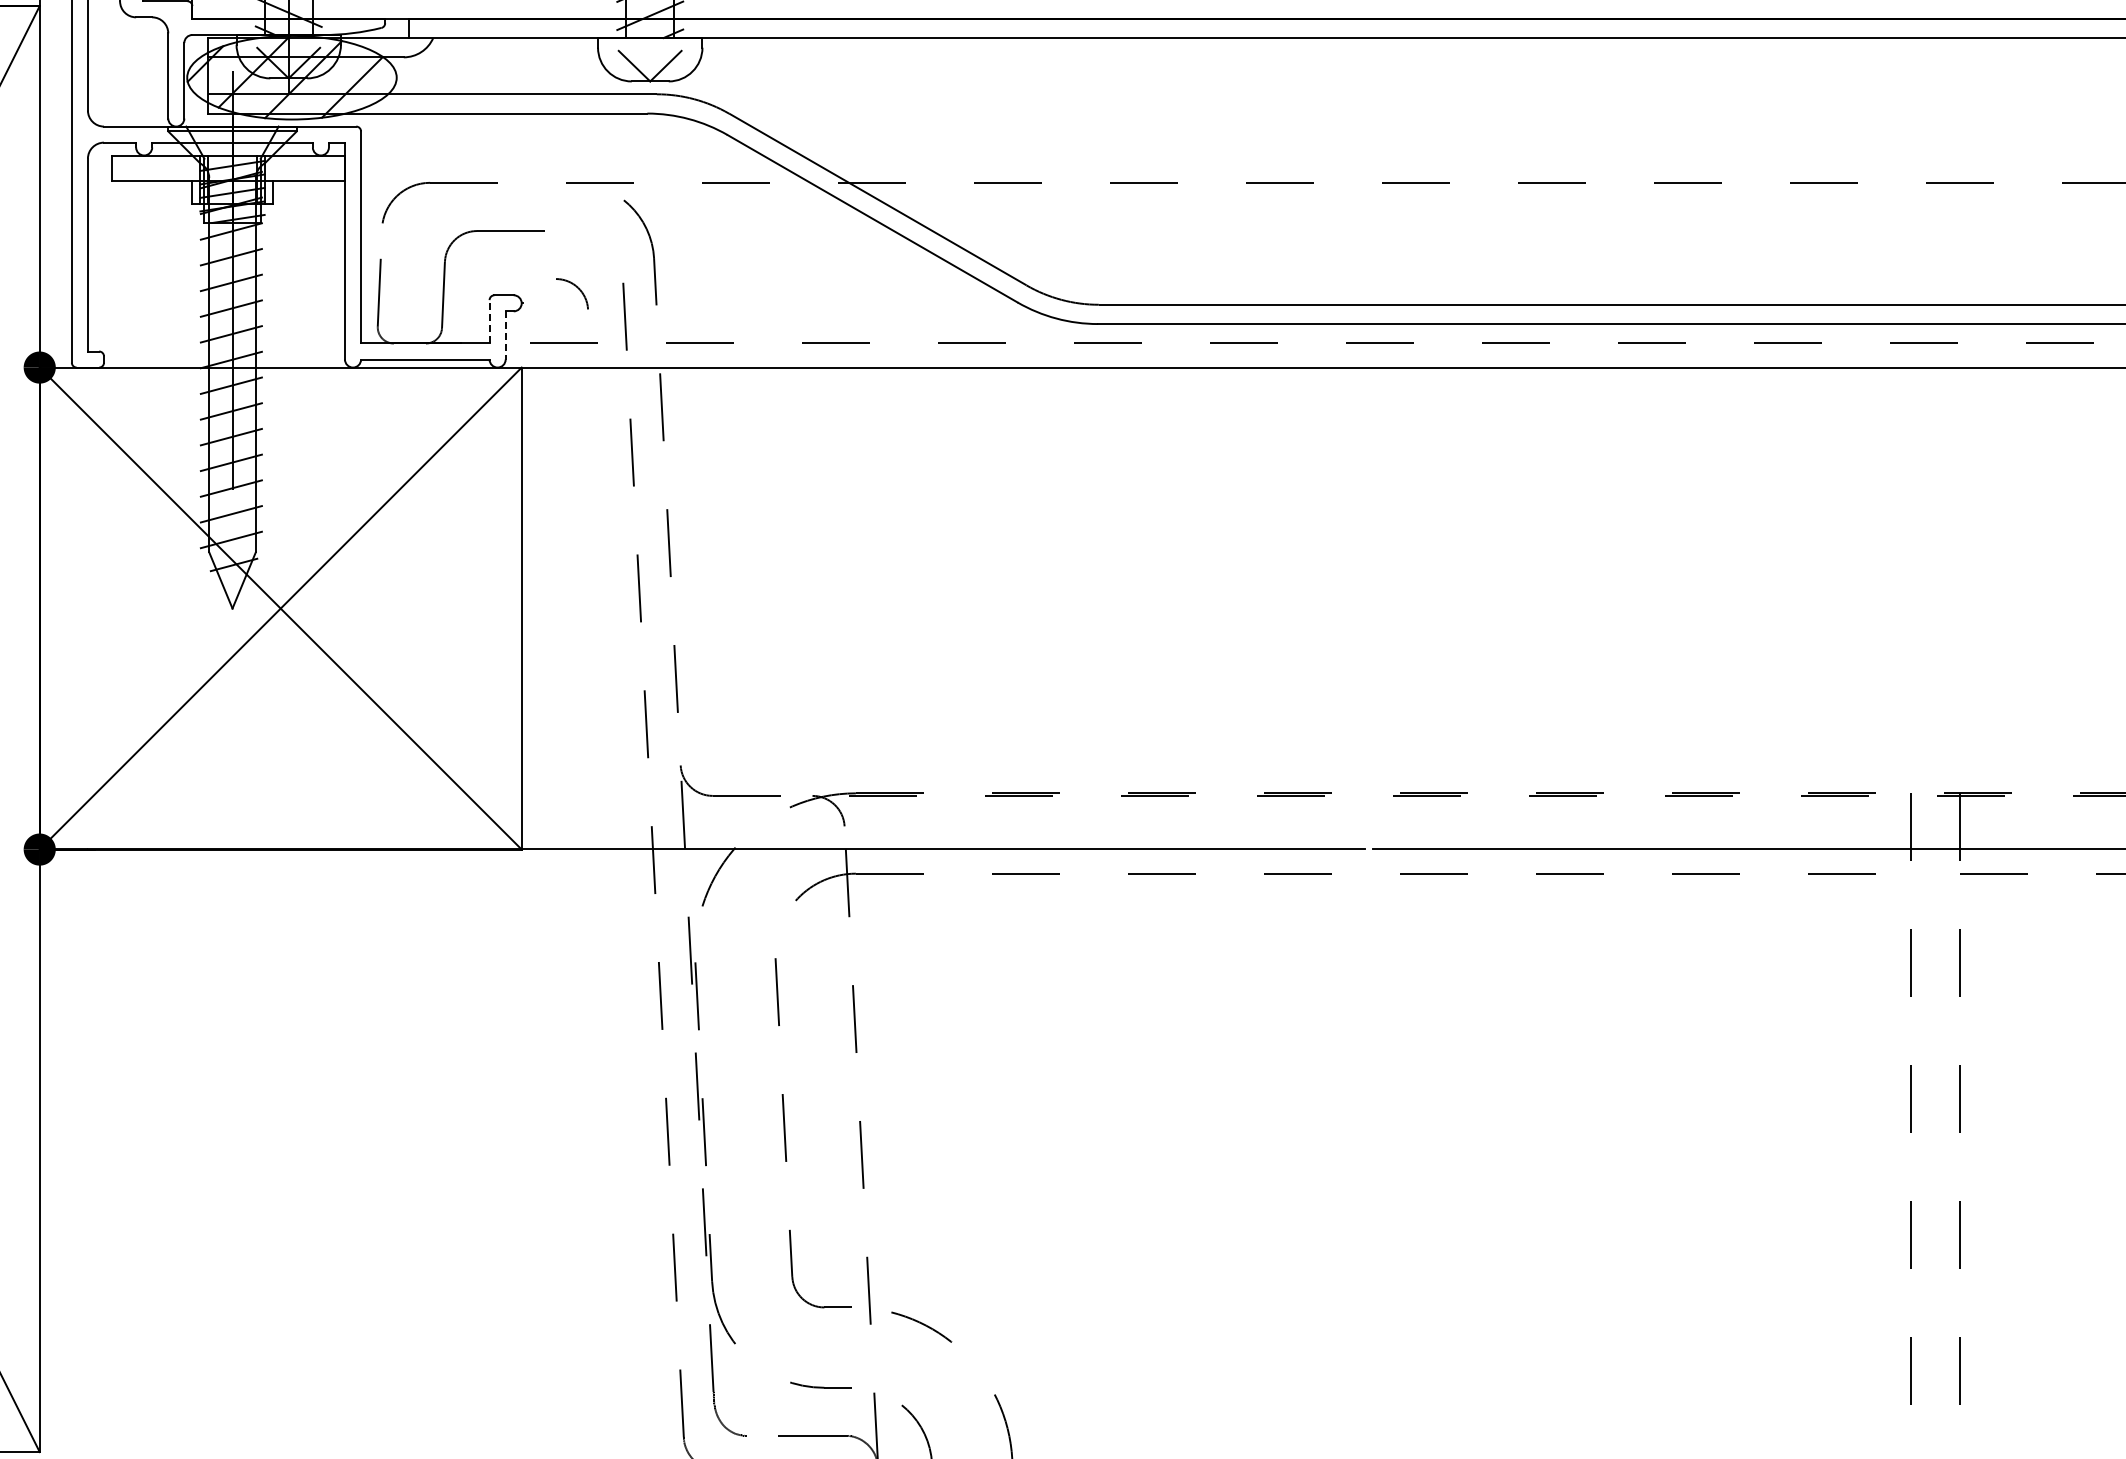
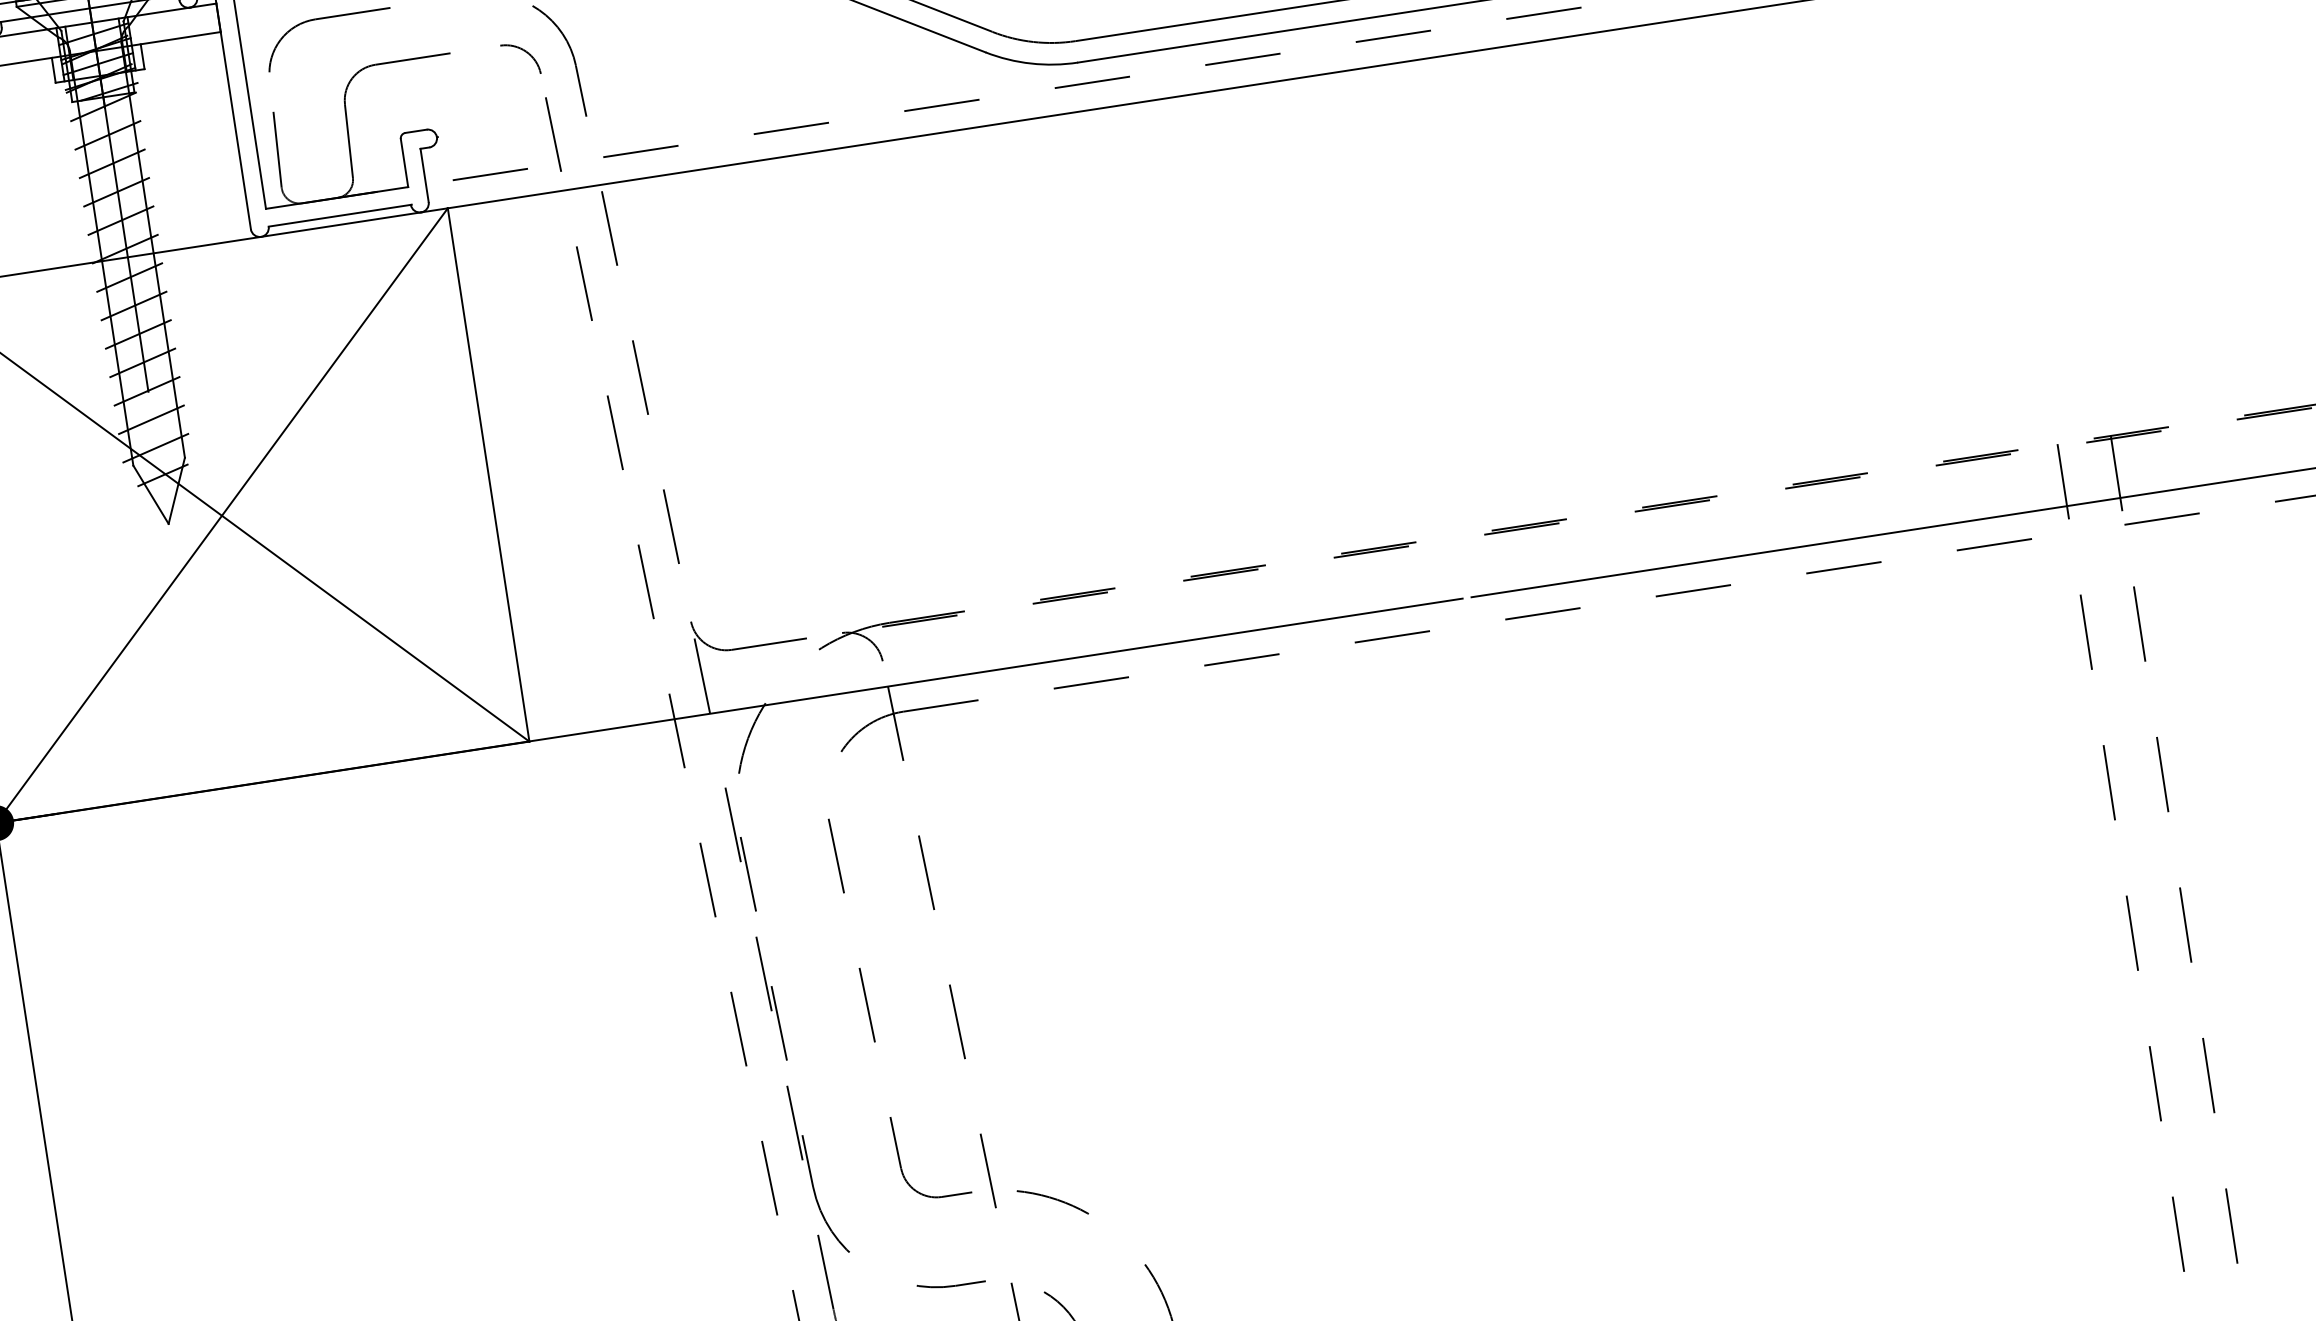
arc: (577, 288) -> (525, 52), moved
line: (489, 321) -> (404, 162), dashed -> solid
line: (505, 335) -> (424, 175), dashed -> solid

